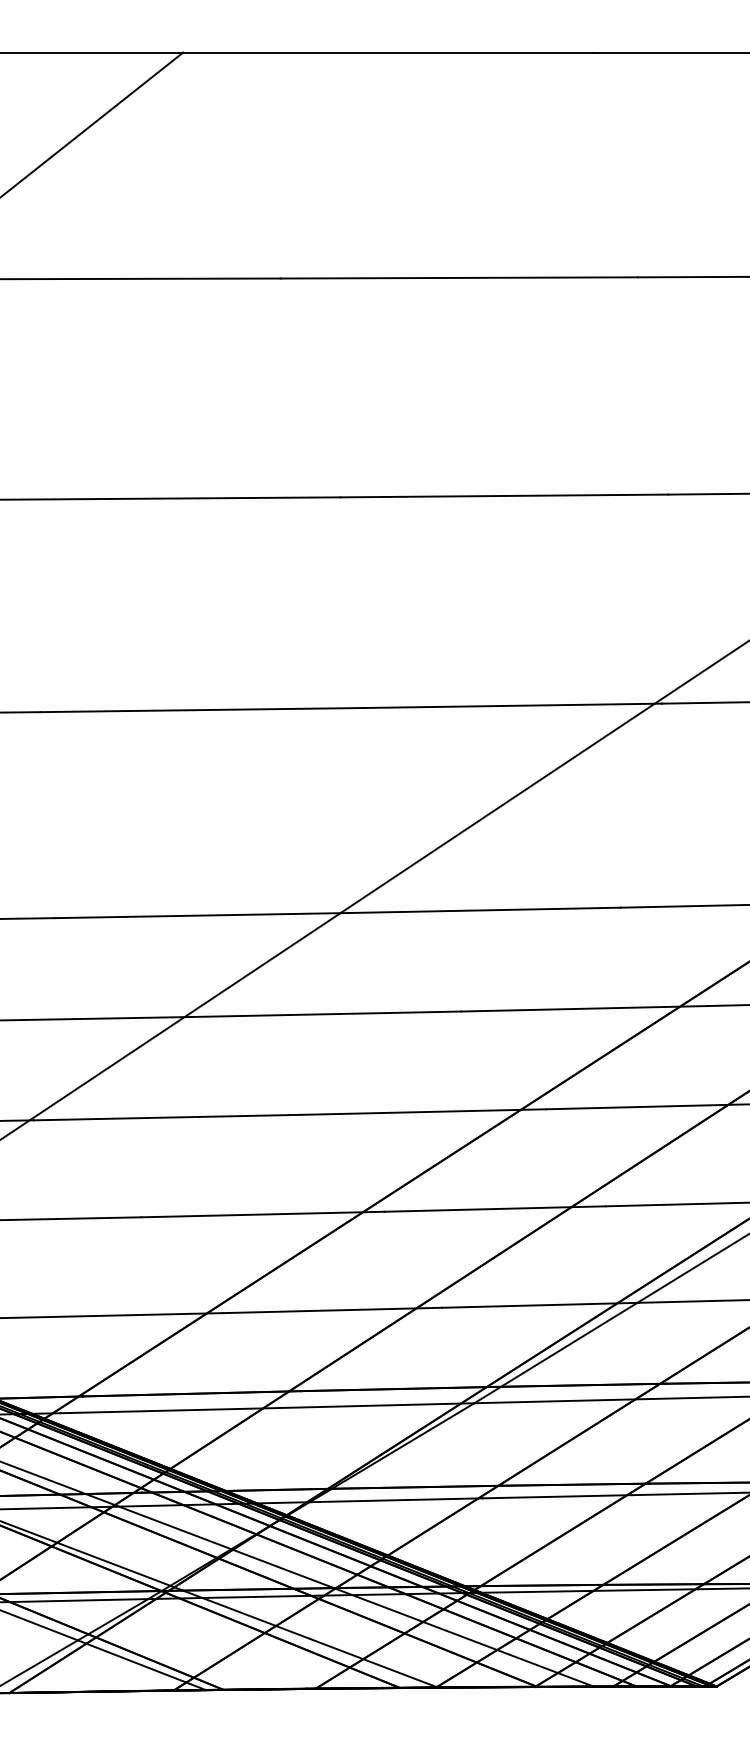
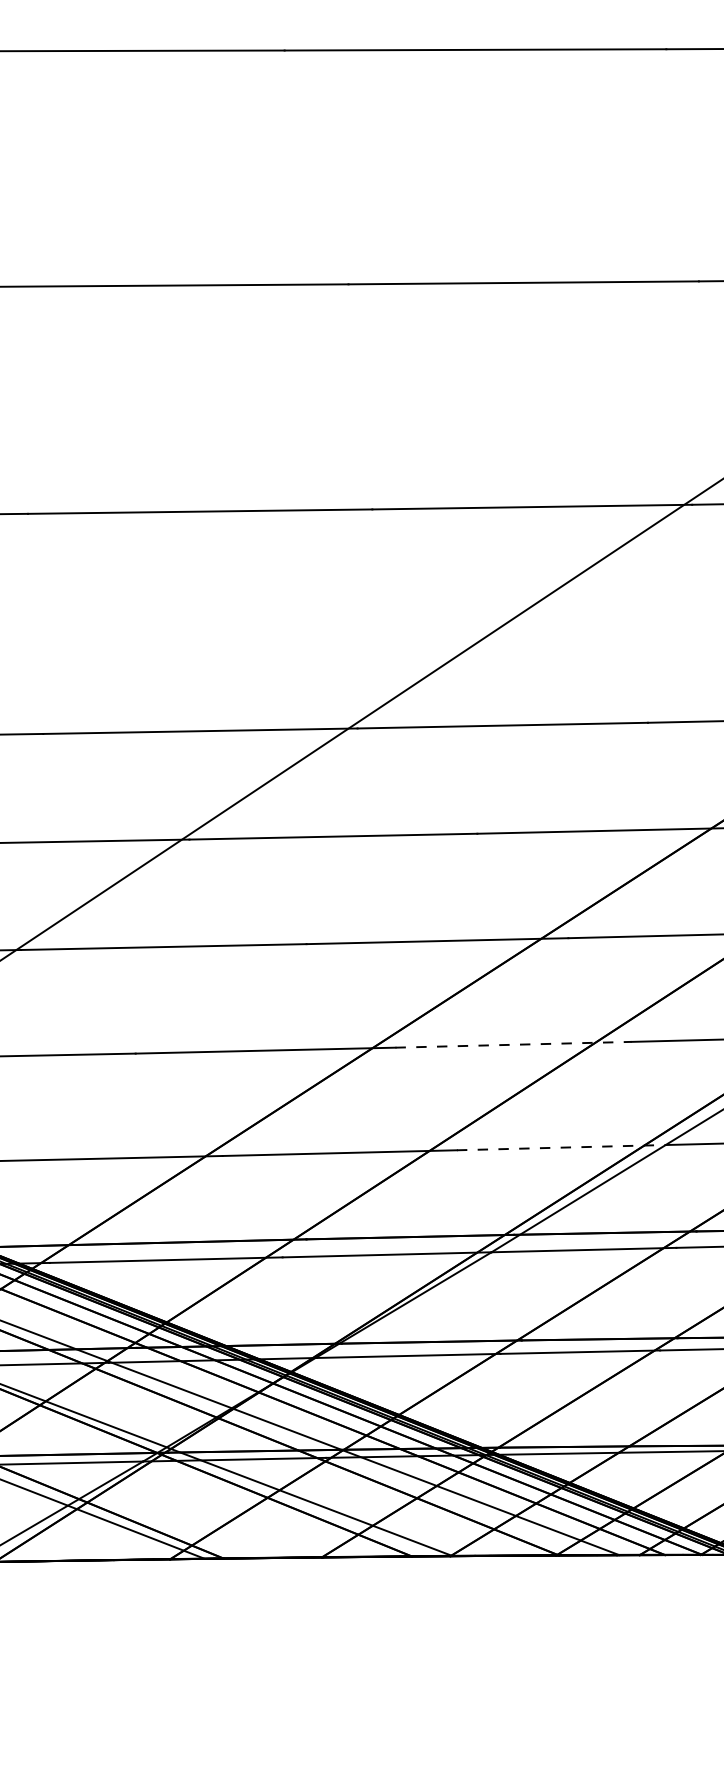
line: (495, 1209) -> (514, 1045), solid -> dashed
line: (540, 1305) -> (562, 1147), solid -> dashed

